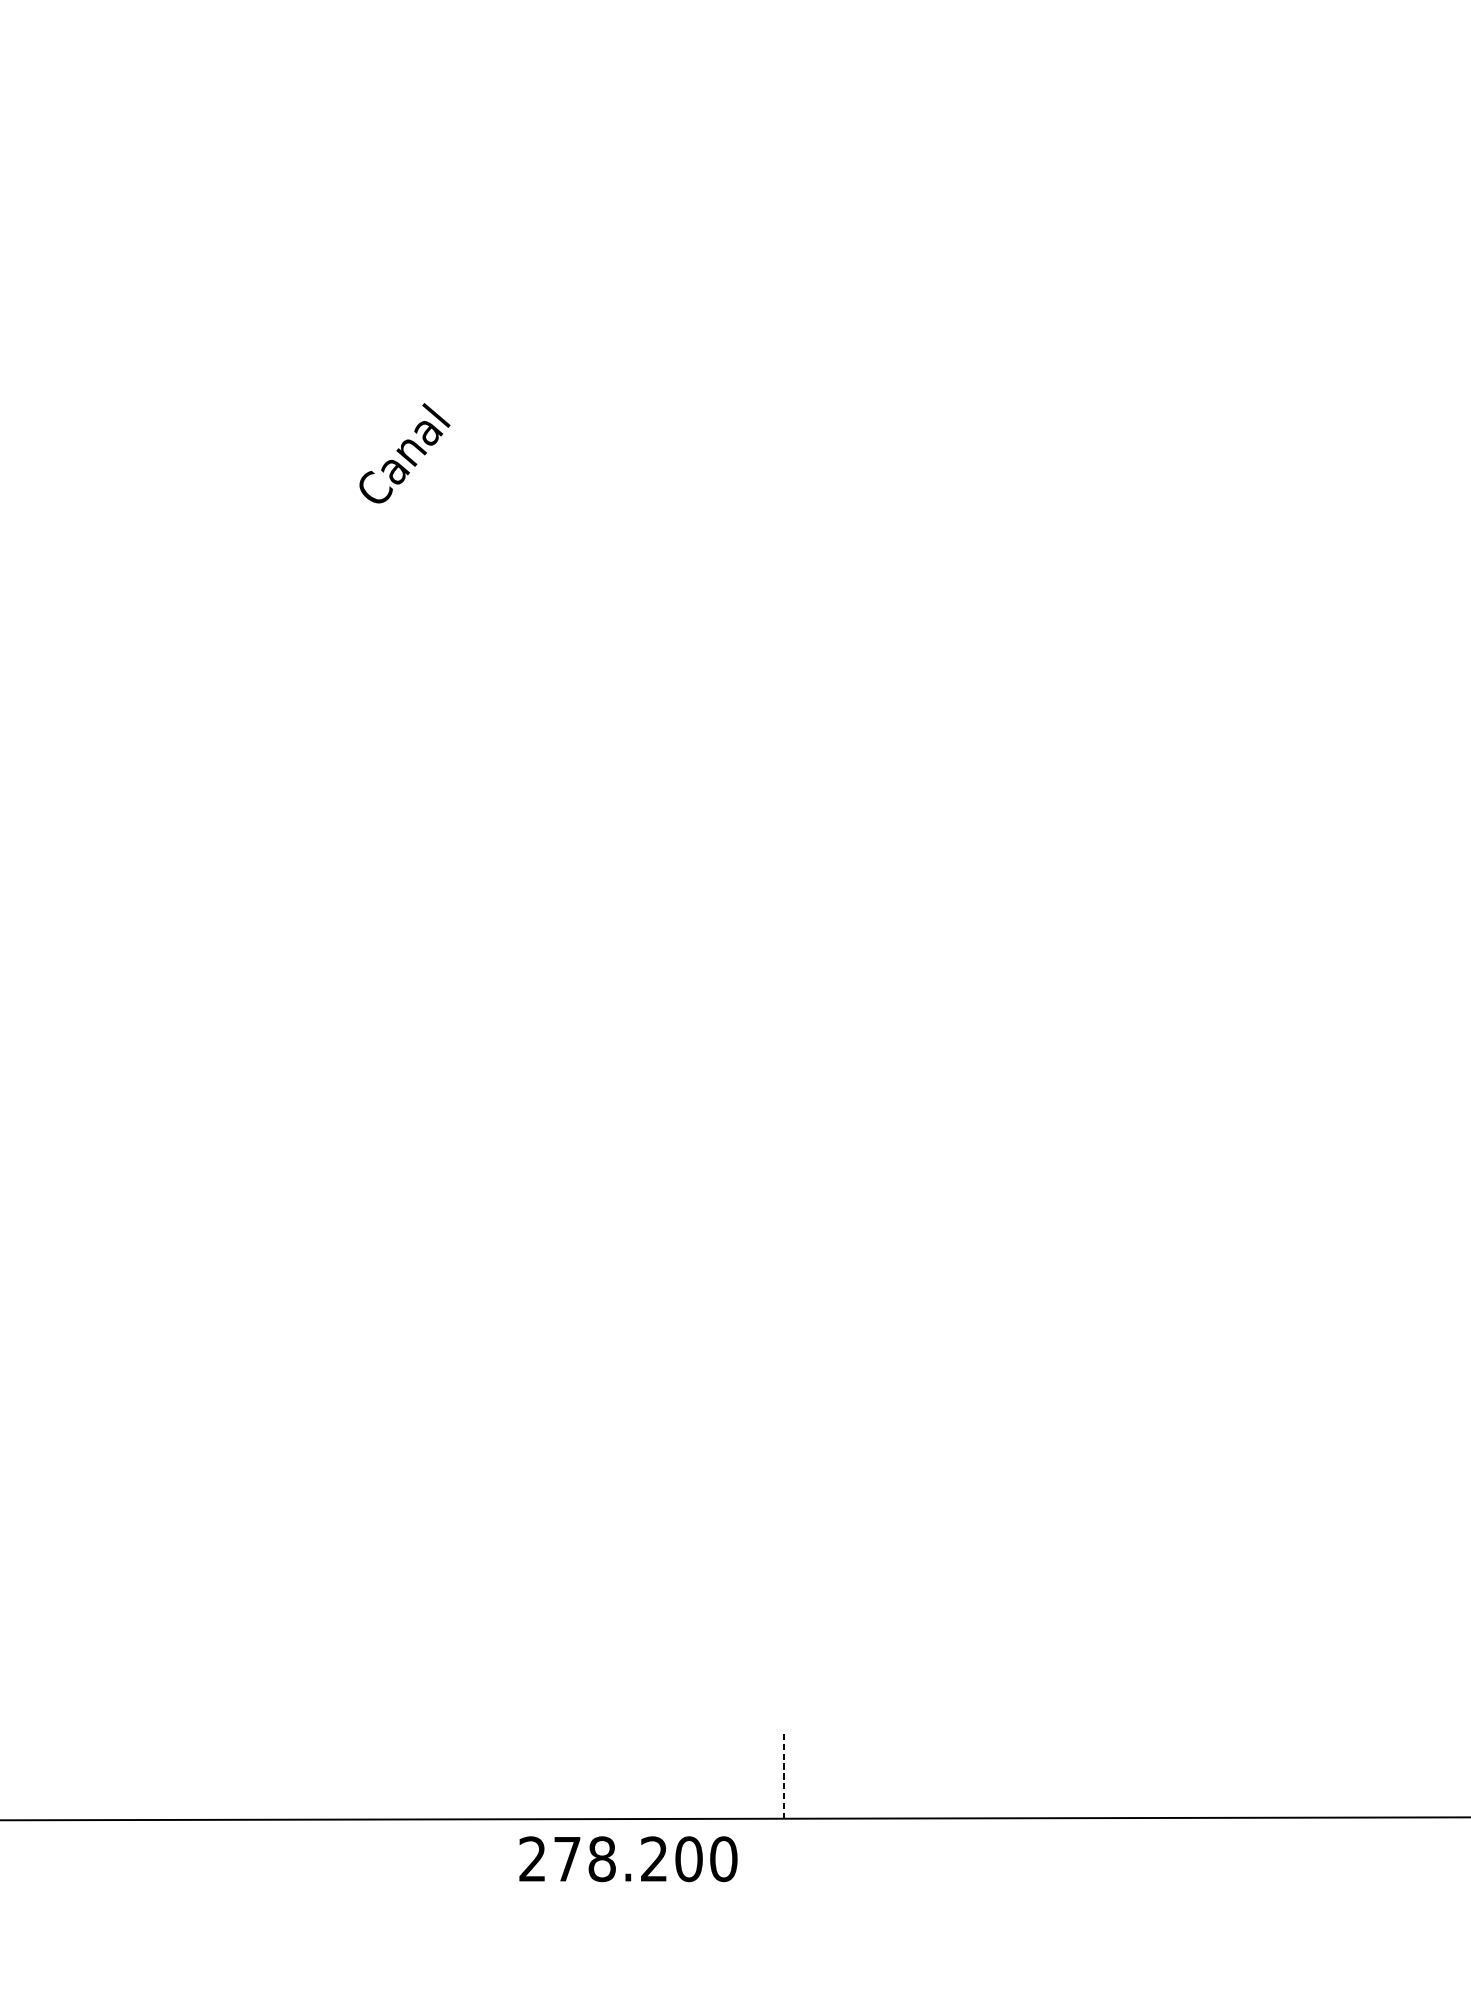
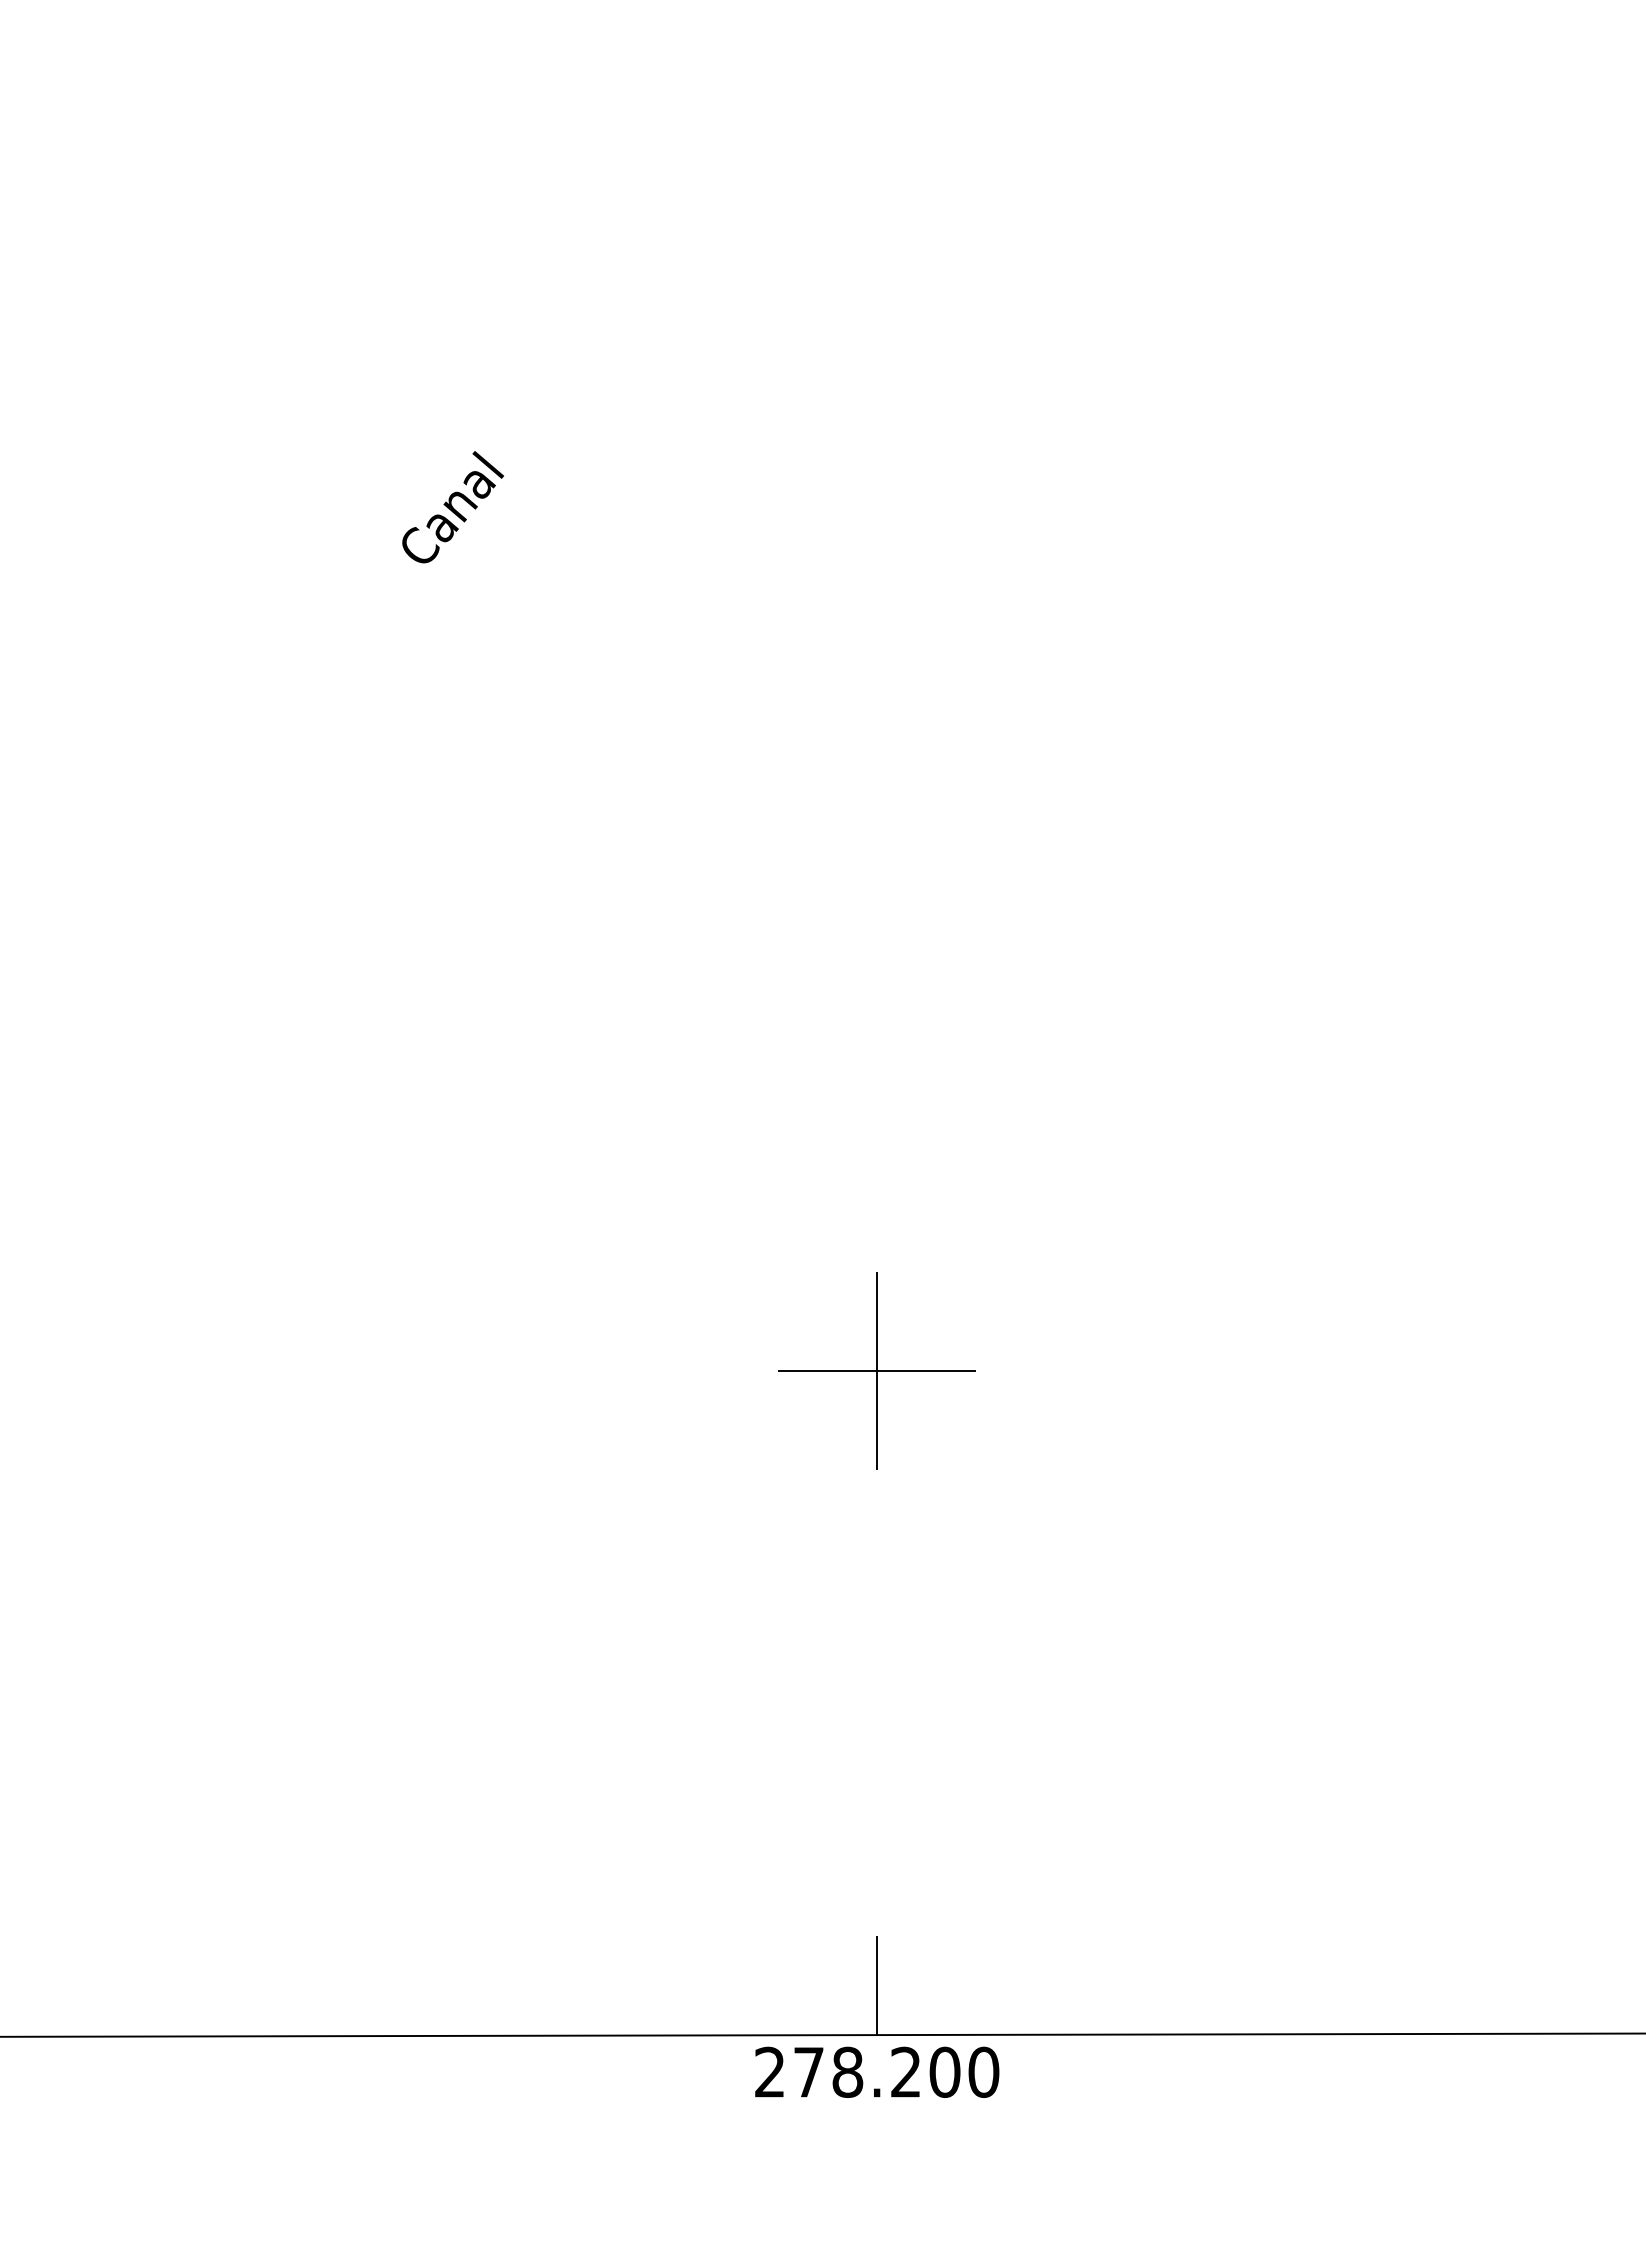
part: (783, 1224) -> (876, 1370), added
line: (784, 1774) -> (877, 1985), dashed -> solid
text: (628, 1858) -> (877, 2071), moved

